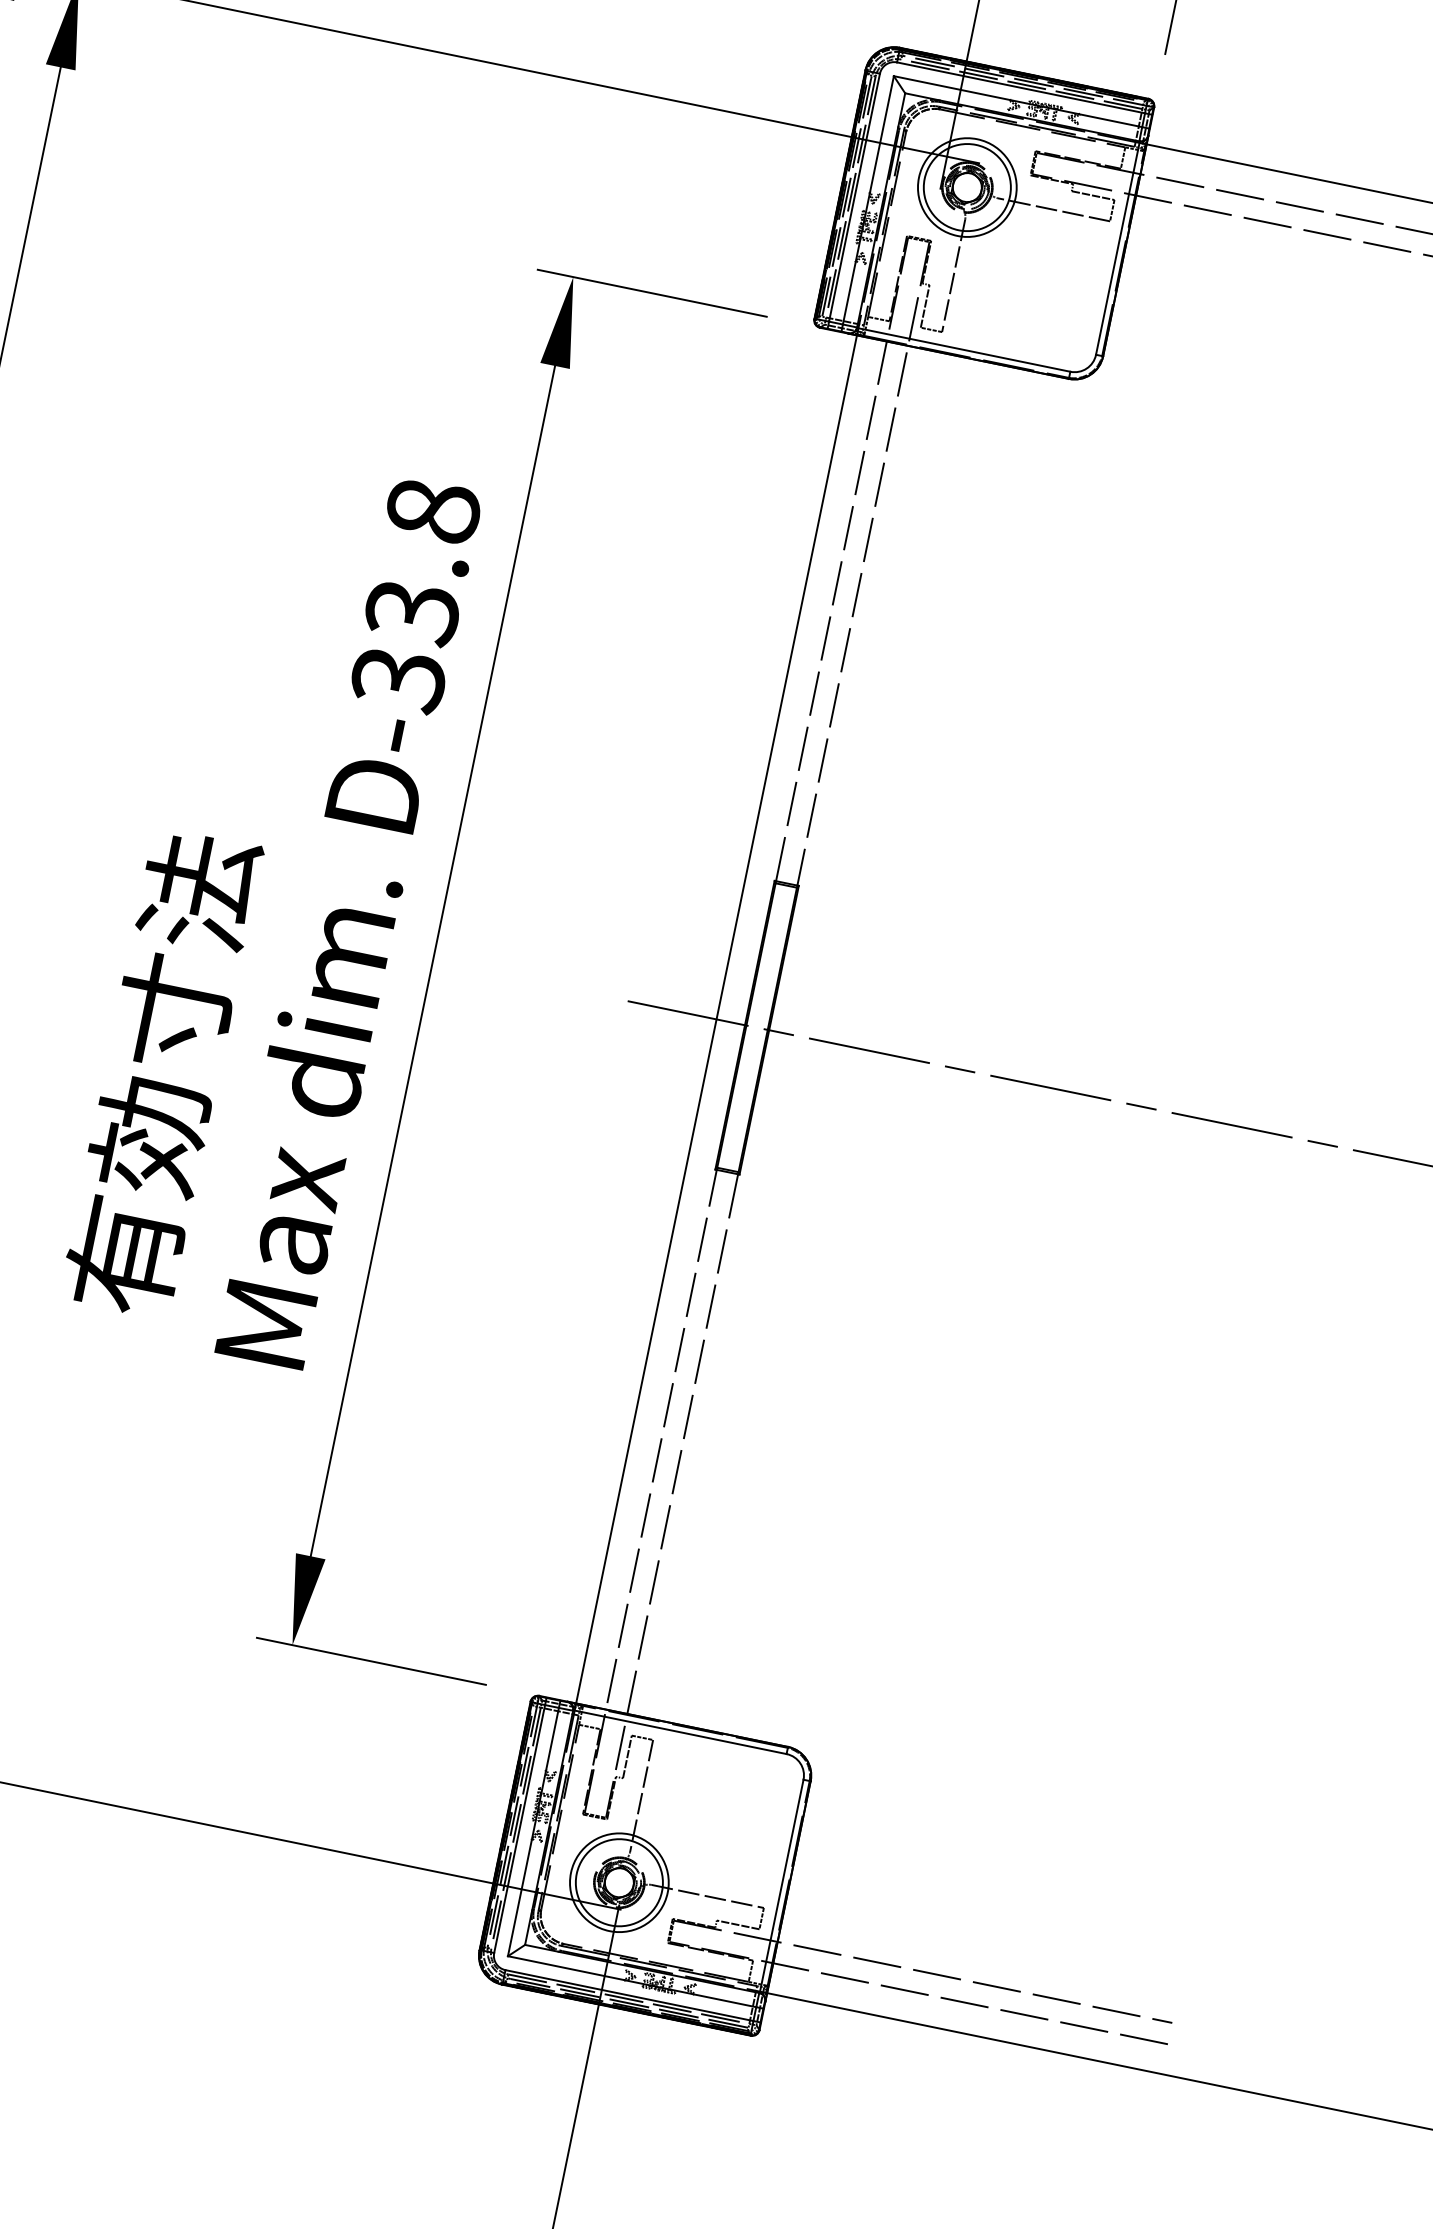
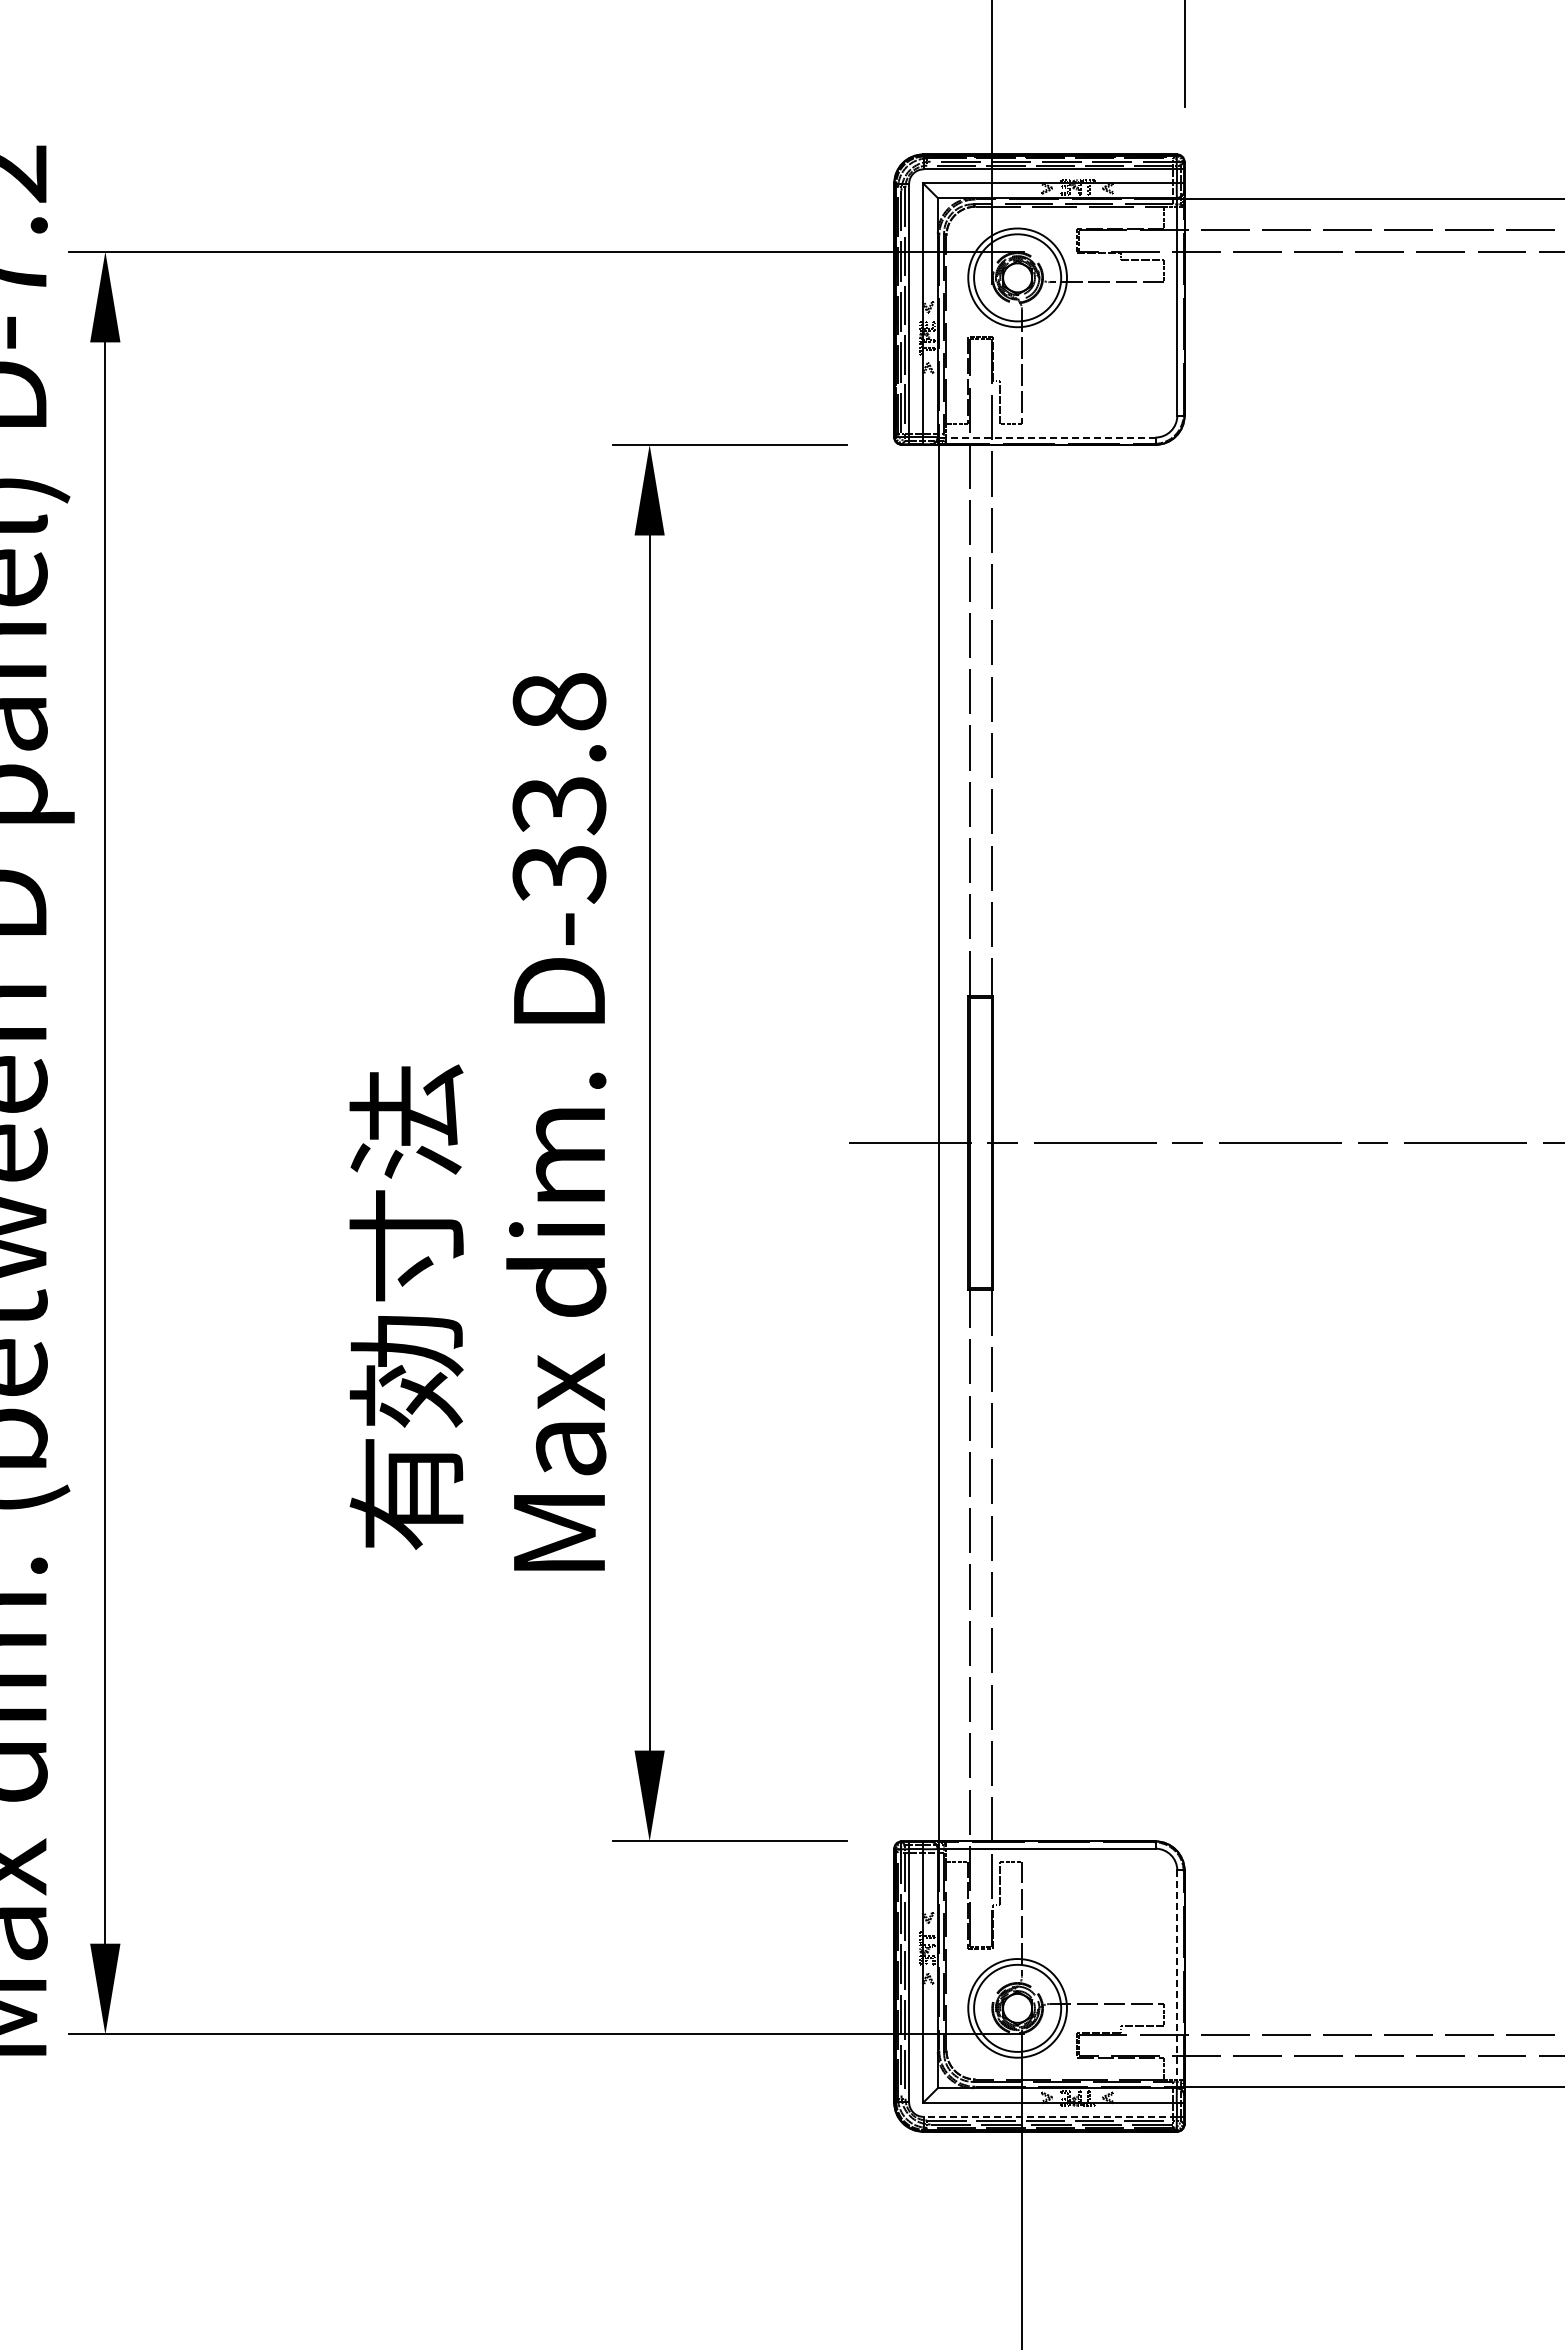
line: (963, 349) -> (1046, 437), solid -> dashed
line: (781, 1886) -> (1177, 1979), solid -> dashed
line: (629, 1995) -> (1050, 2116), solid -> dashed

